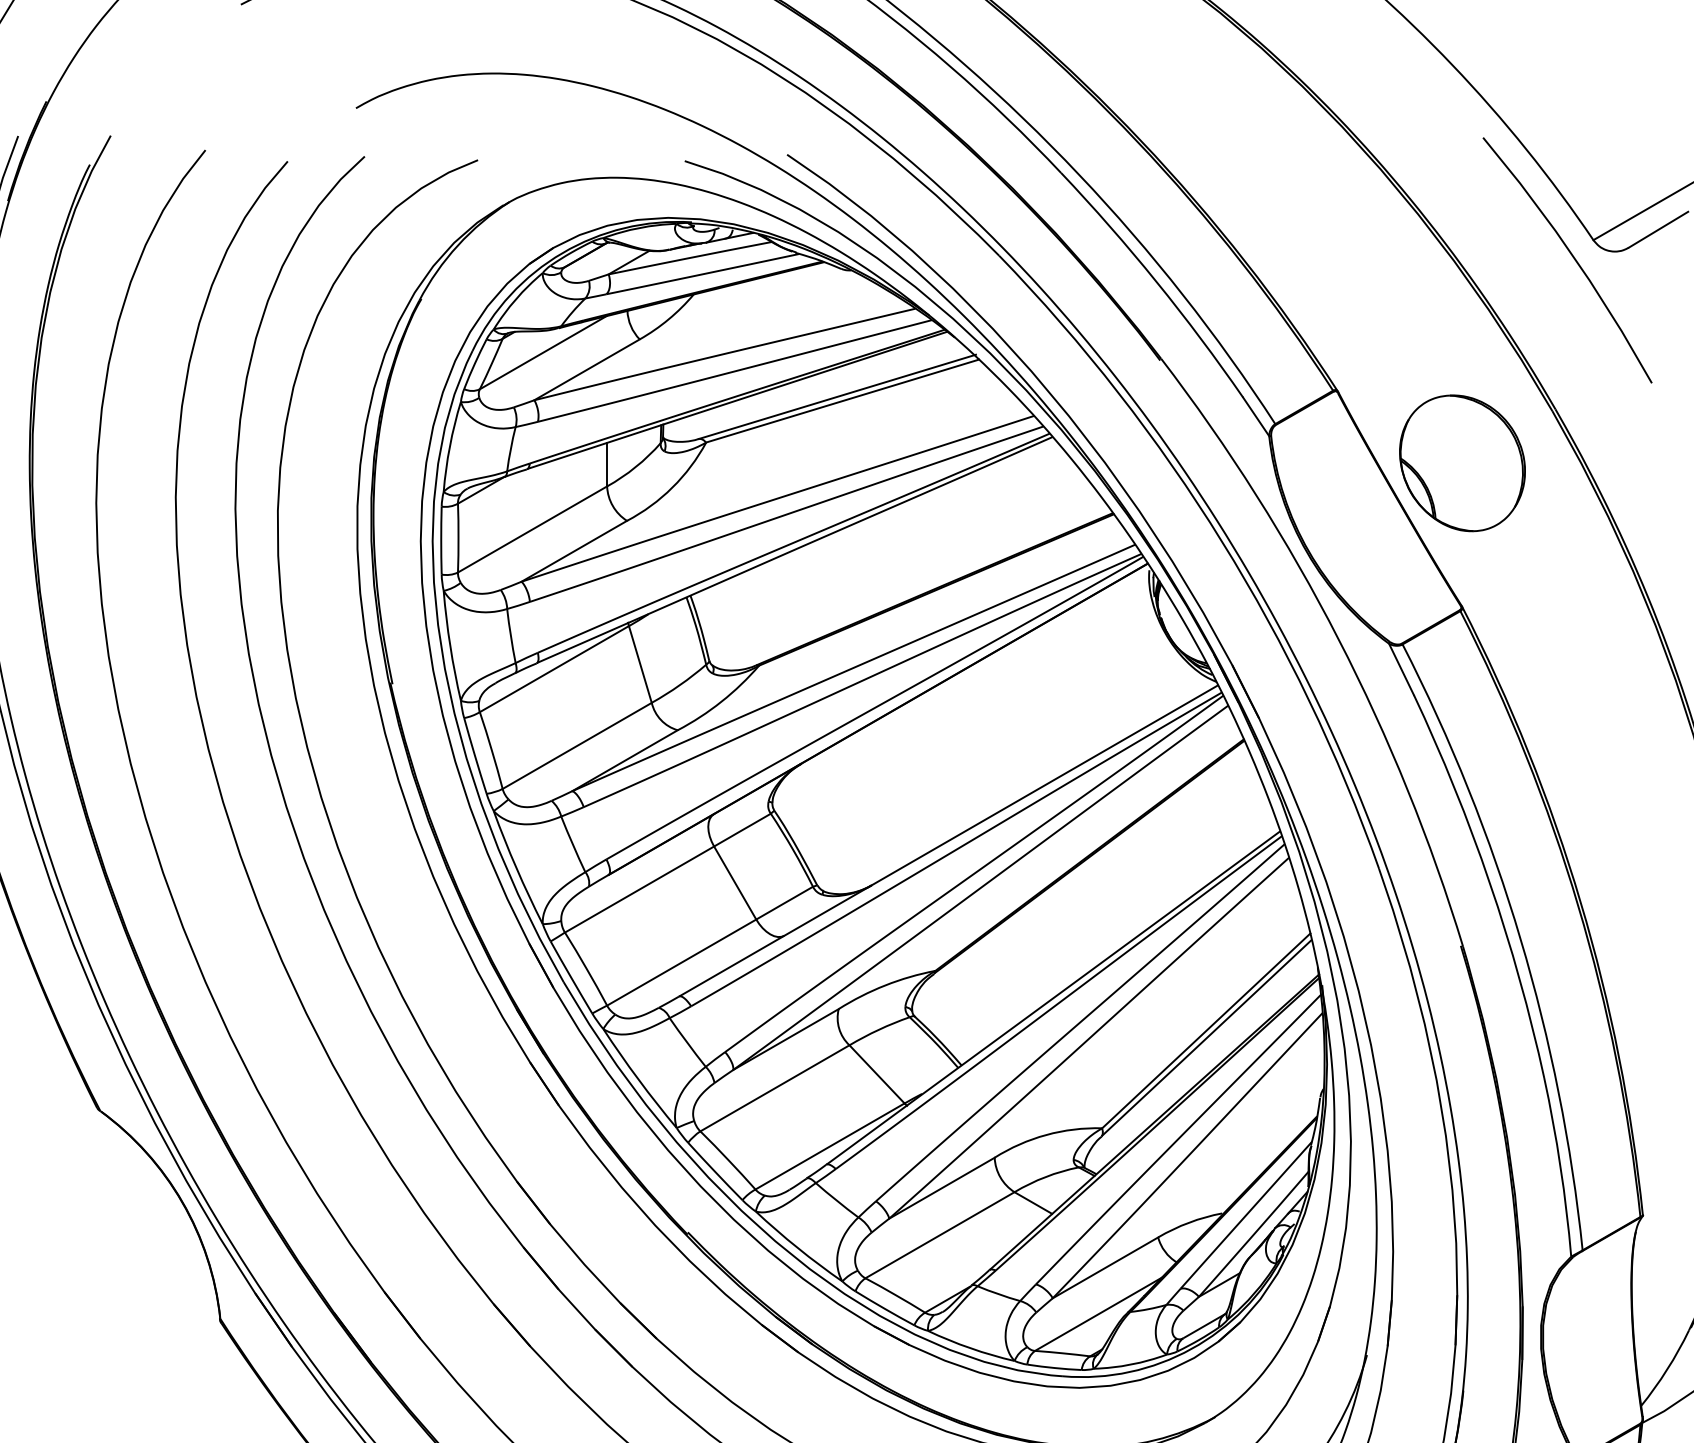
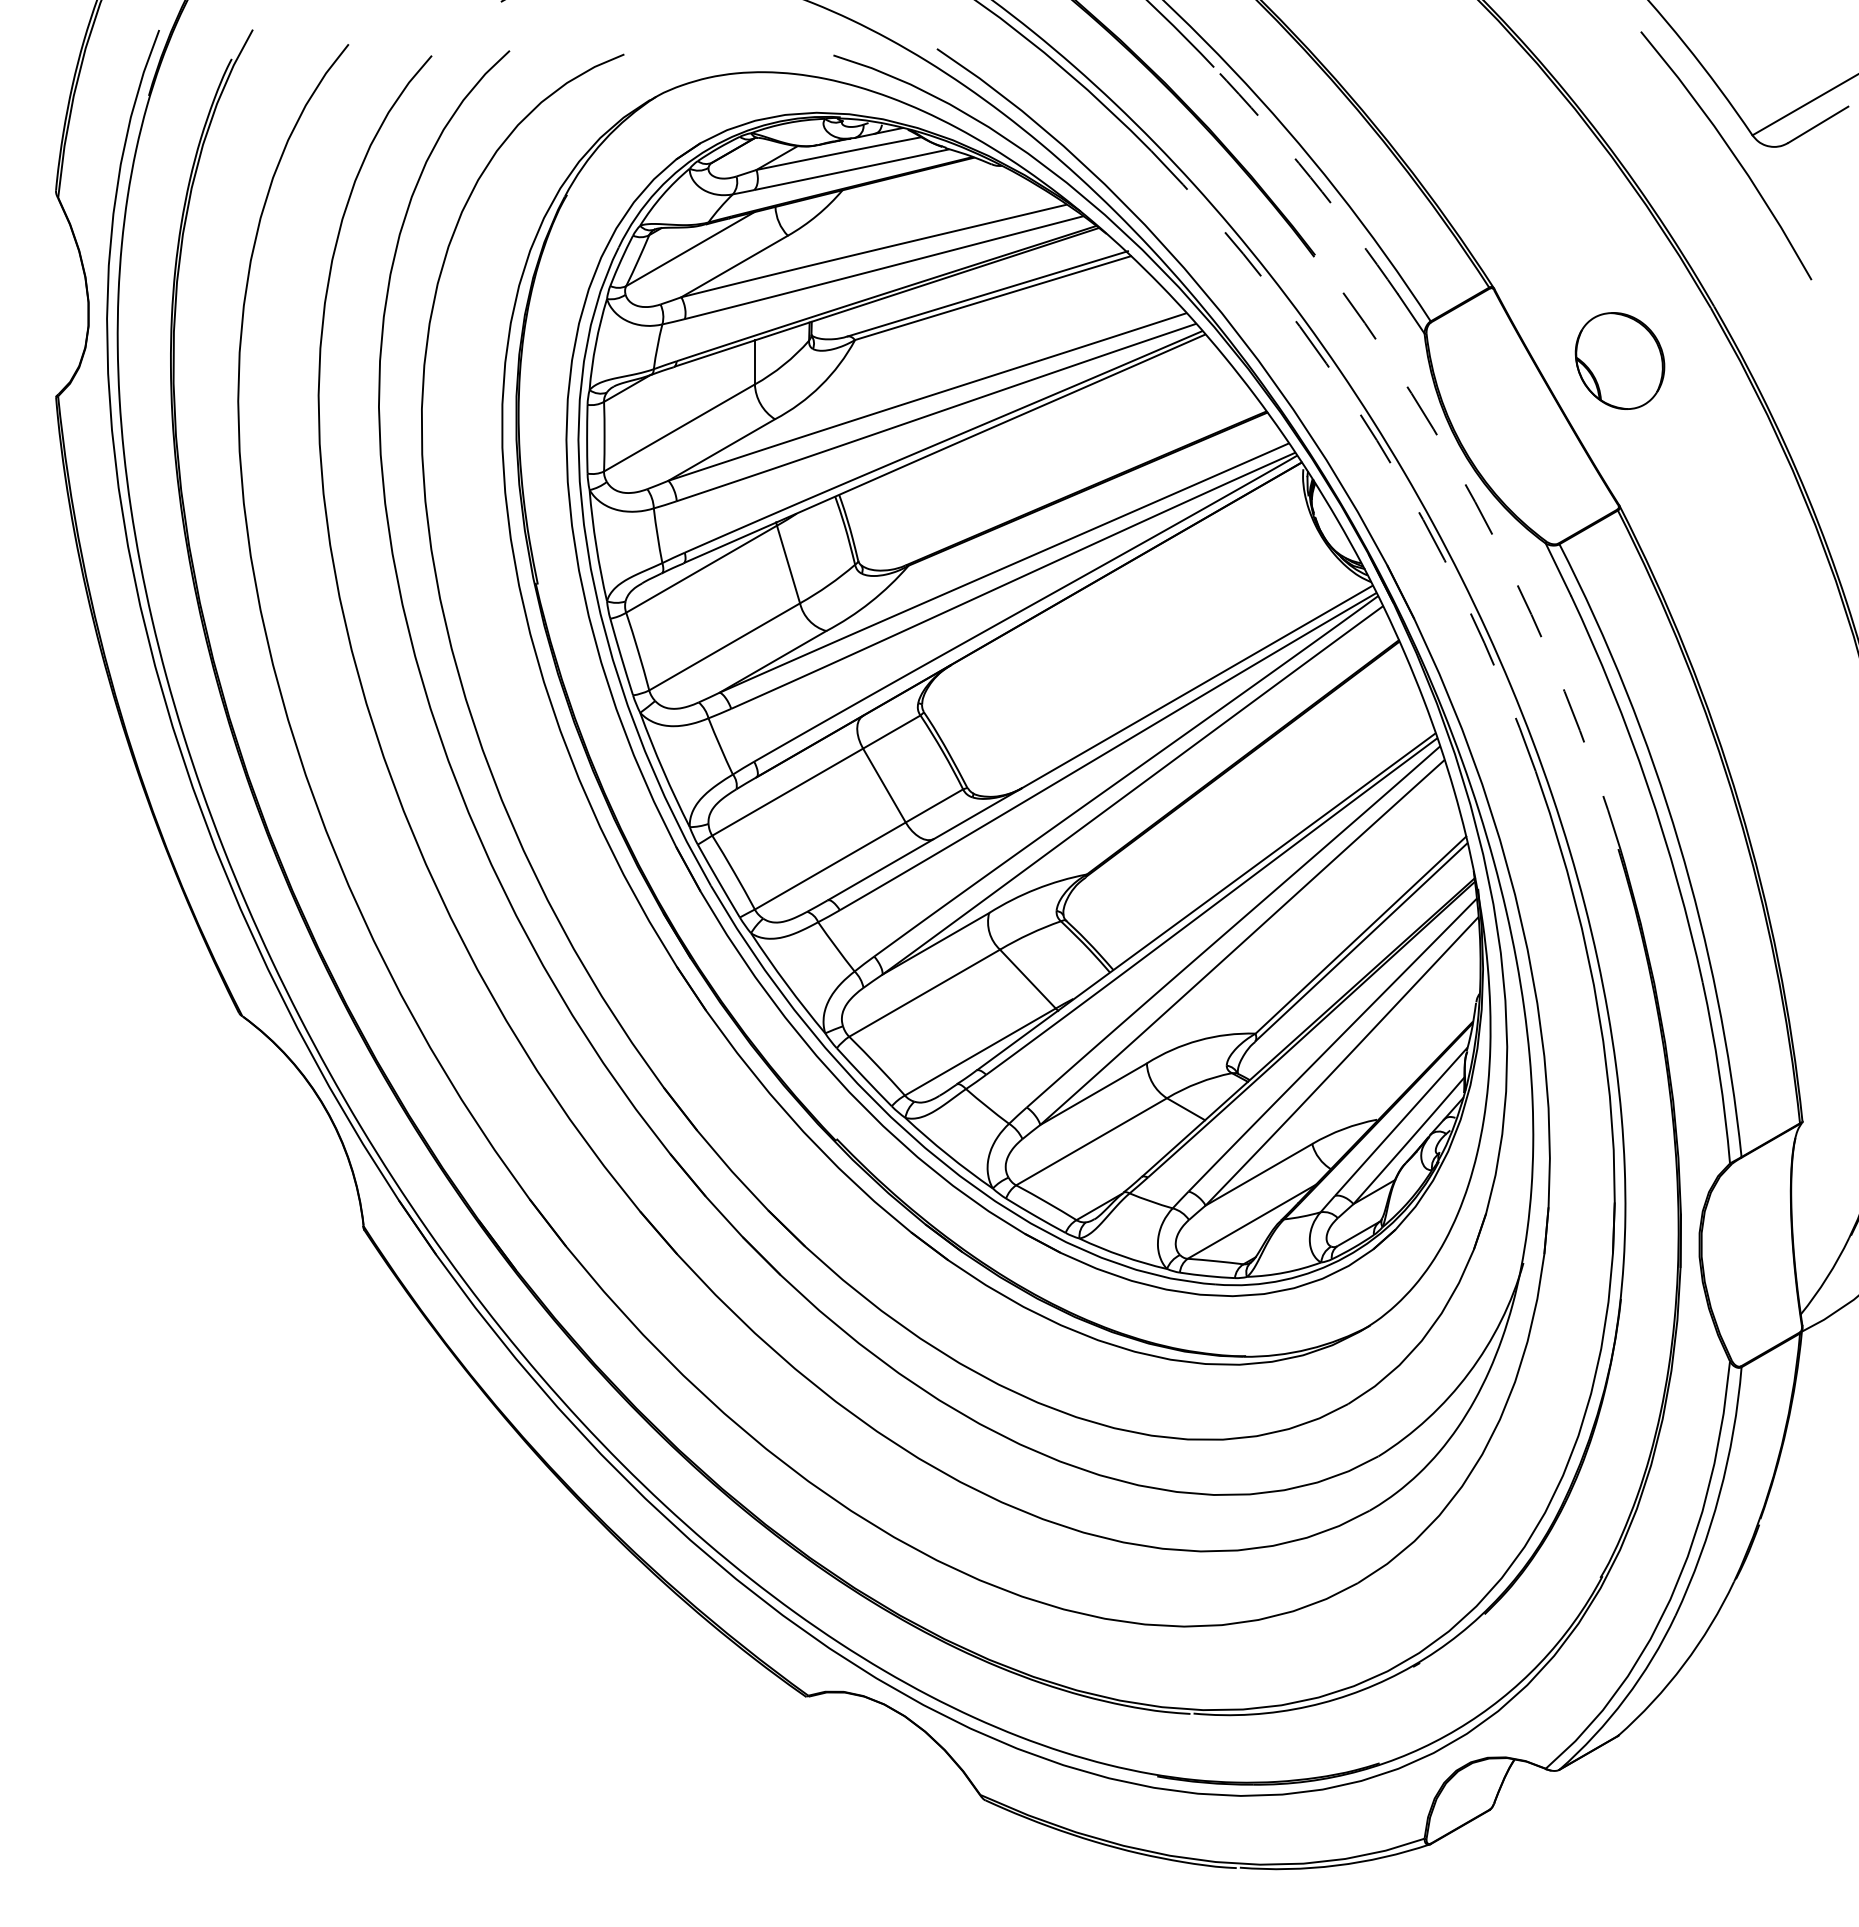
arc: (1156, 281) -> (1310, 177), solid -> dashed
part: (1461, 462) -> (1619, 360), size x0.7
arc: (1221, 541) -> (1376, 440), solid -> dashed
arc: (1338, 639) -> (1494, 539), solid -> dashed

